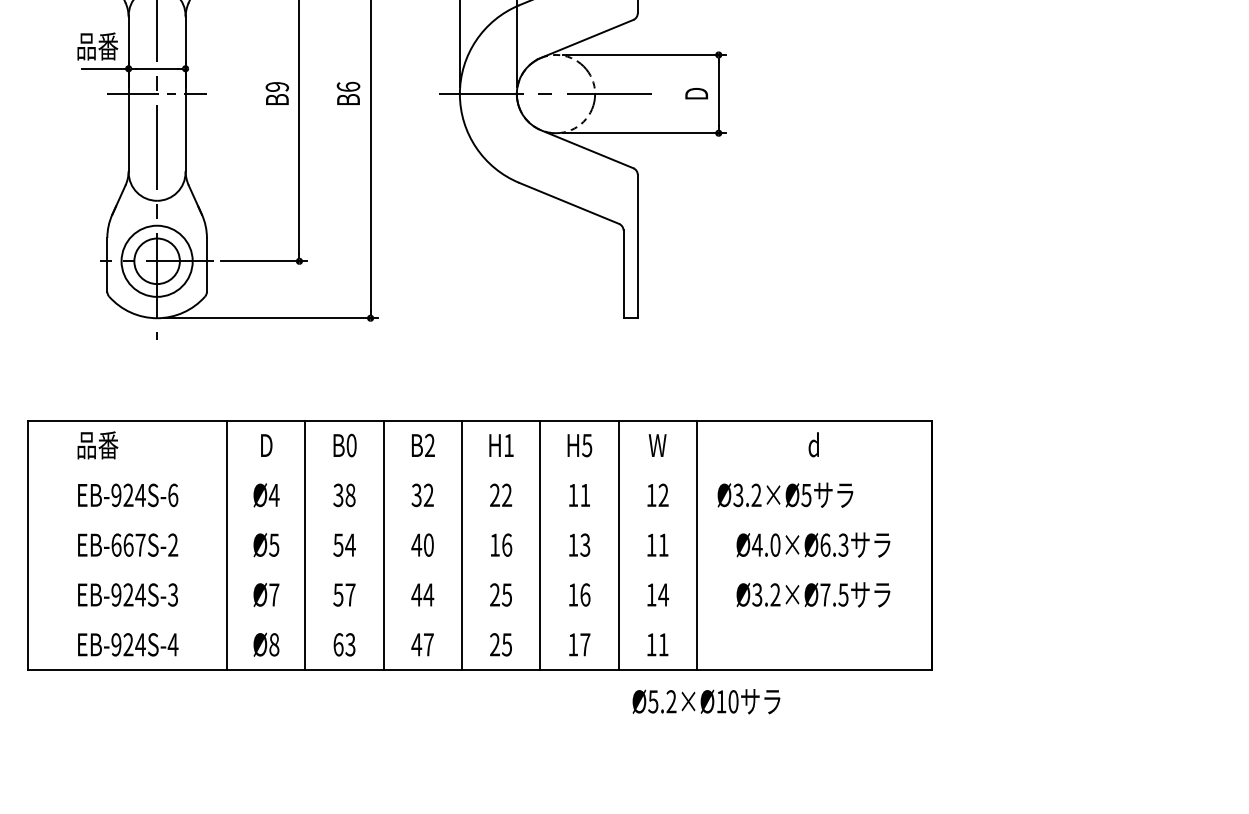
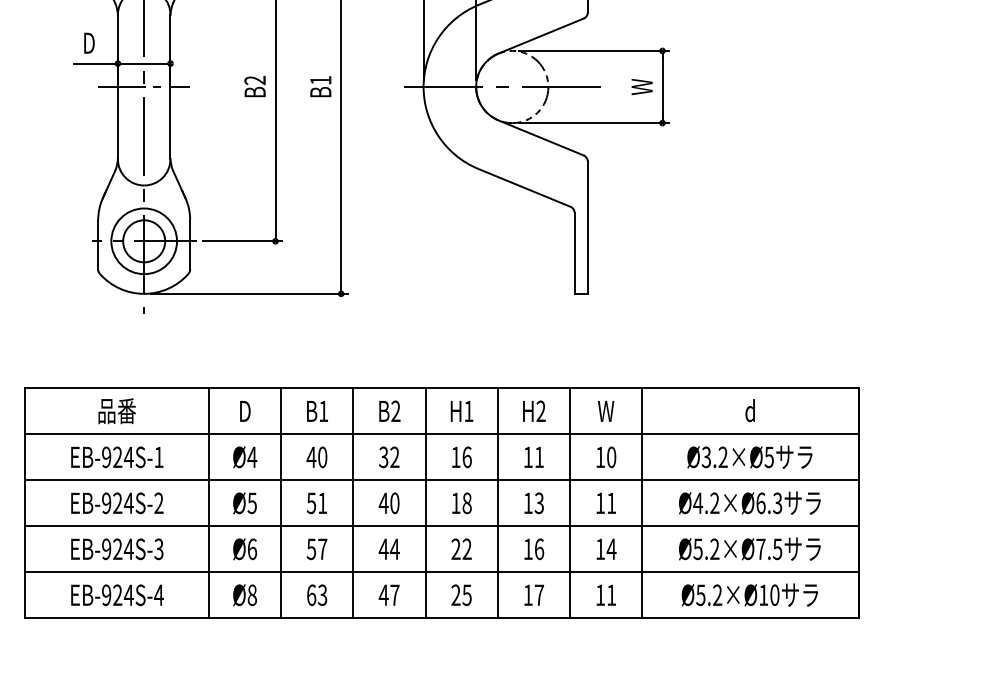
text: (97, 46) -> (89, 43), 品番 -> D
text: (277, 86) -> (255, 80), B9 -> B2
text: (348, 86) -> (320, 80), B6 -> B1
text: (696, 93) -> (641, 86), D -> W
text: (97, 445) -> (116, 411), moved
text: (351, 445) -> (323, 411), B0 -> B1
text: (587, 445) -> (541, 411), H5 -> H2
line: (479, 470) -> (441, 434), added
text: (785, 494) -> (749, 456), moved
text: (173, 495) -> (159, 457), EB-924S-6 -> EB-924S-1
text: (344, 495) -> (317, 457), 38 -> 40
text: (501, 495) -> (461, 457), 22 -> 16
text: (663, 495) -> (611, 457), 12 -> 10
line: (479, 520) -> (441, 480), added
text: (128, 544) -> (117, 502), EB-667S-2 -> EB-924S-2
text: (350, 544) -> (322, 502), 54 -> 51
text: (507, 544) -> (467, 502), 16 -> 18
text: (775, 544) -> (714, 502), Ø4.0×Ø6.3 -> Ø4.2×Ø6.3
line: (479, 570) -> (441, 526), added
text: (274, 594) -> (252, 548), Ø7 -> Ø6
text: (506, 594) -> (466, 548), 25 -> 22
text: (757, 594) -> (698, 548), Ø3.2×Ø7.5 -> Ø5.2×Ø7.5
line: (479, 619) -> (441, 571), added
text: (706, 701) -> (749, 594), moved

